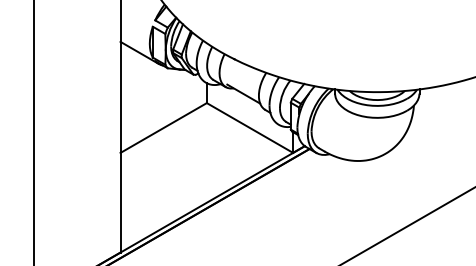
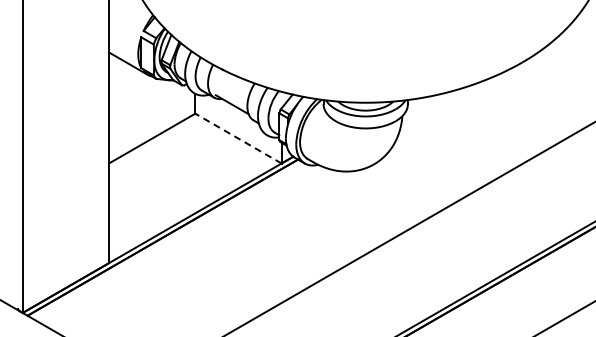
line: (250, 127) -> (238, 138), solid -> dashed

